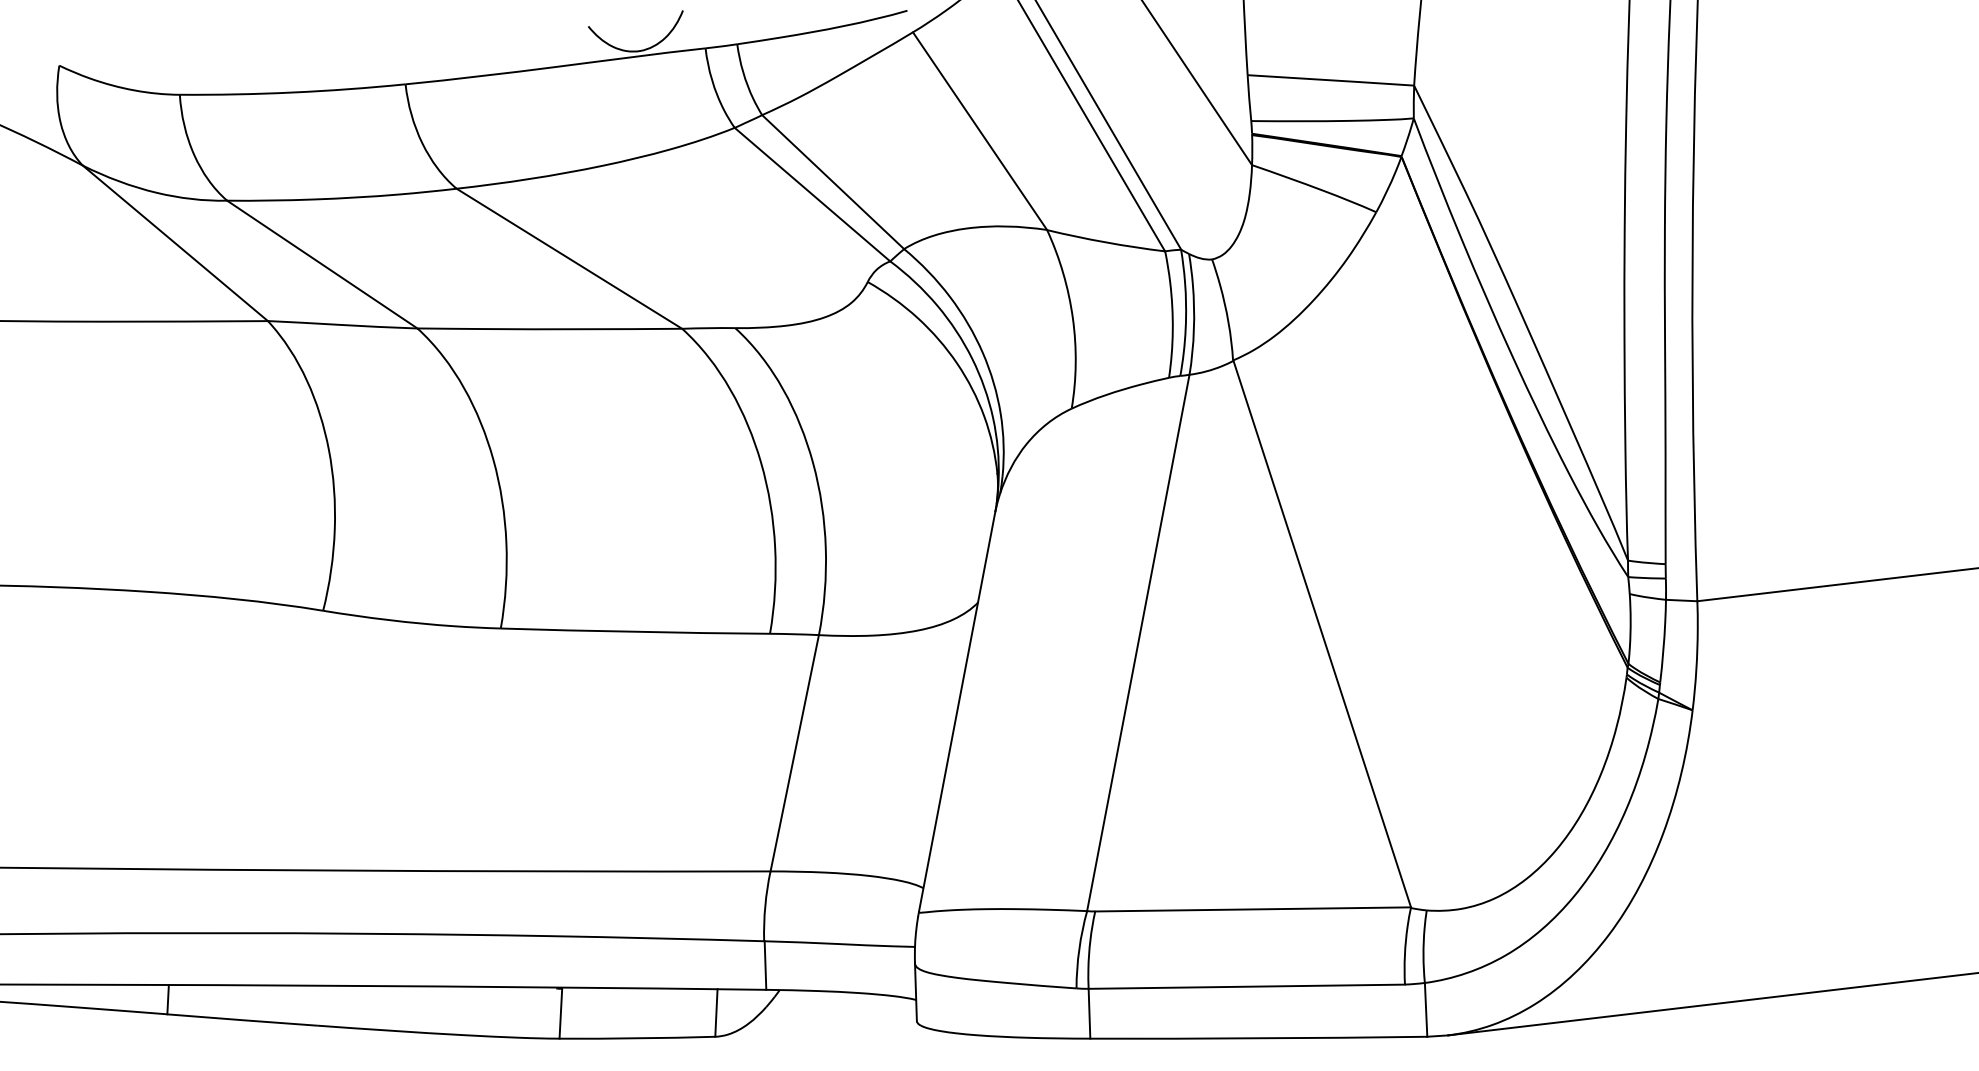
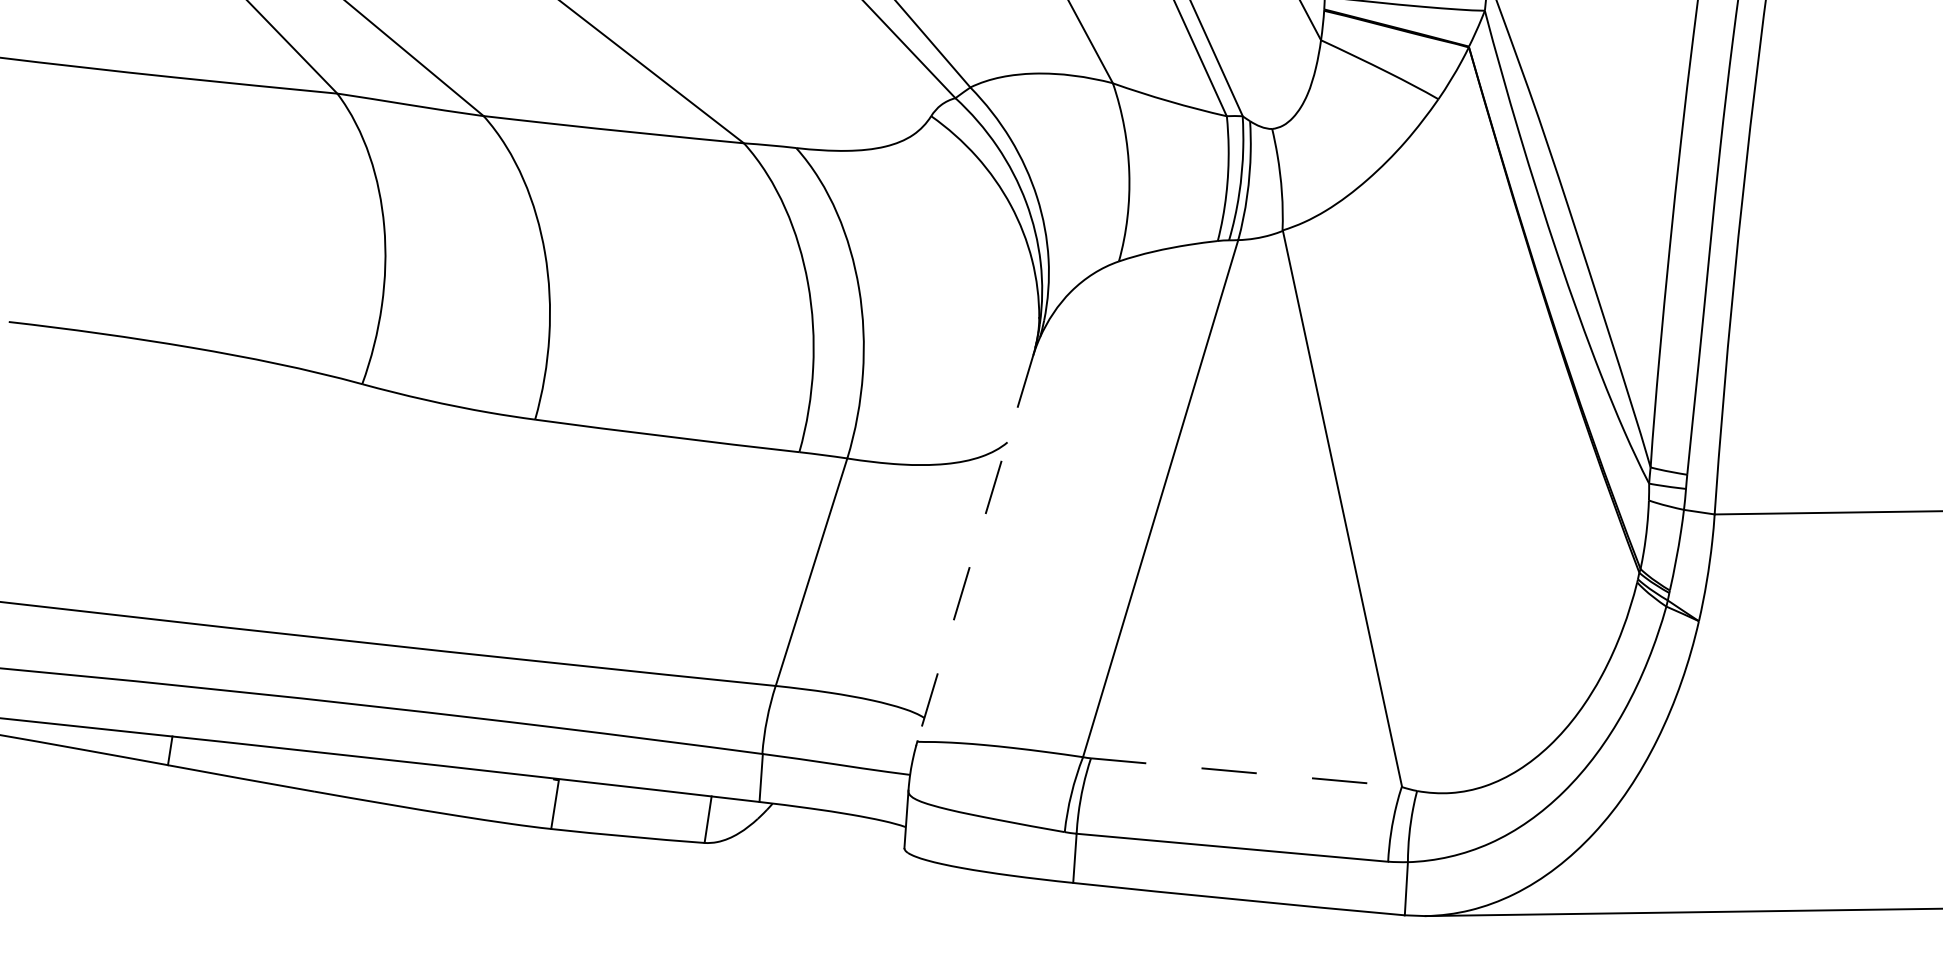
line: (957, 711) -> (975, 547), solid -> dashed
line: (1253, 909) -> (1246, 772), solid -> dashed

